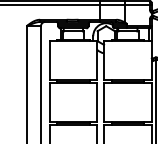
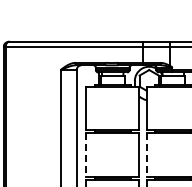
line: (49, 102) -> (86, 154), solid -> dashed
line: (103, 102) -> (146, 154), solid -> dashed

